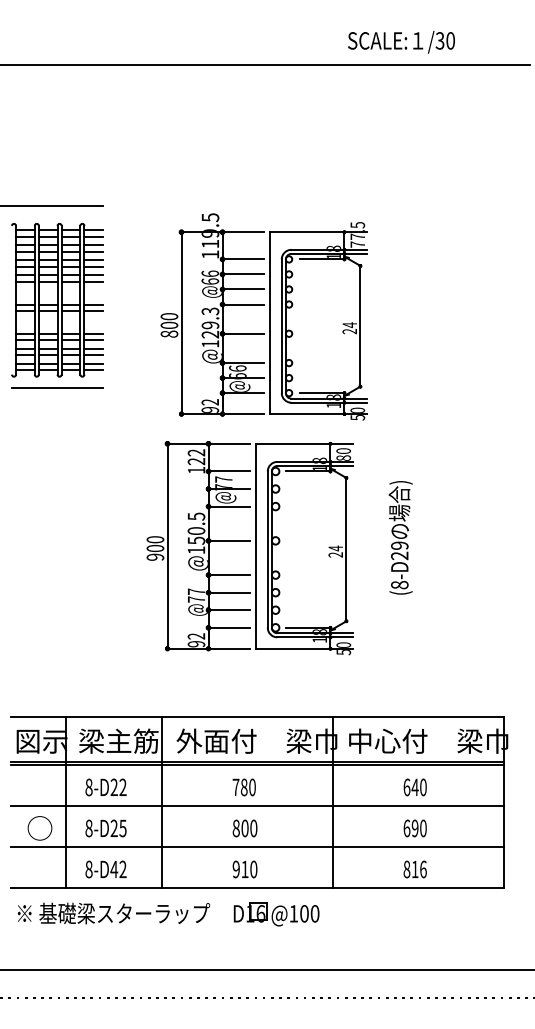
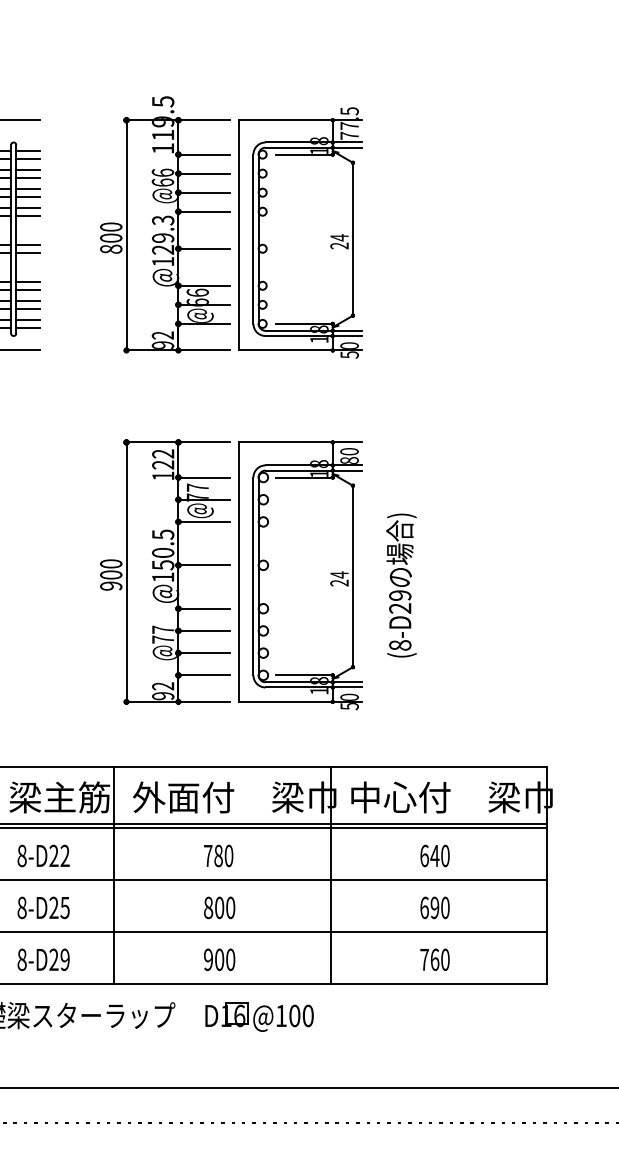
part: (263, 316) -> (230, 226), moved
text: (400, 537) -> (401, 585), moved
part: (249, 548) -> (230, 575), moved
text: (118, 869) -> (59, 959), 8-D42 -> 8-D29
text: (244, 869) -> (218, 959), 910 -> 900
text: (414, 869) -> (434, 959), 816 -> 760

